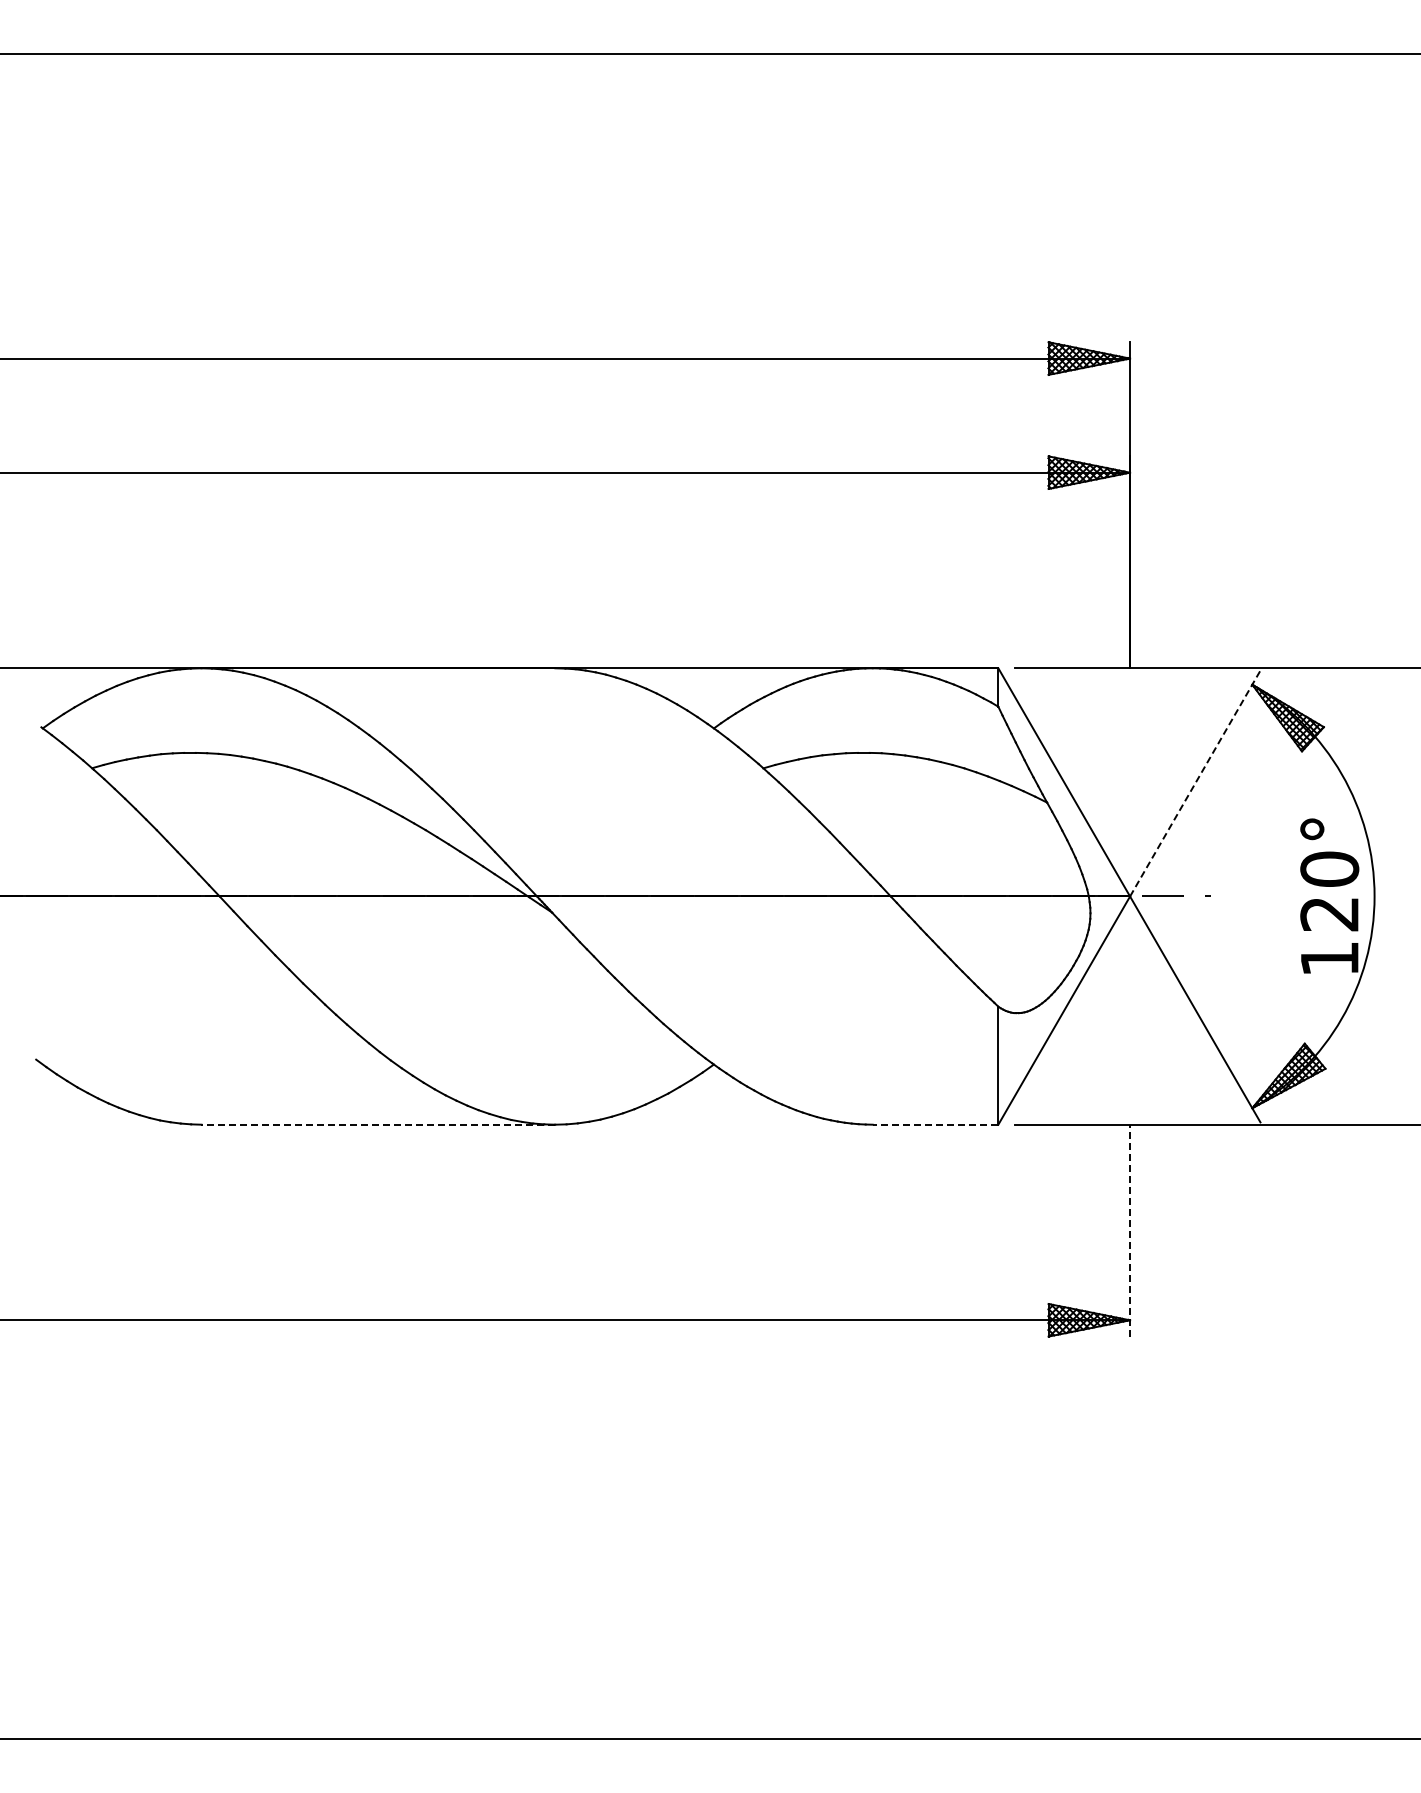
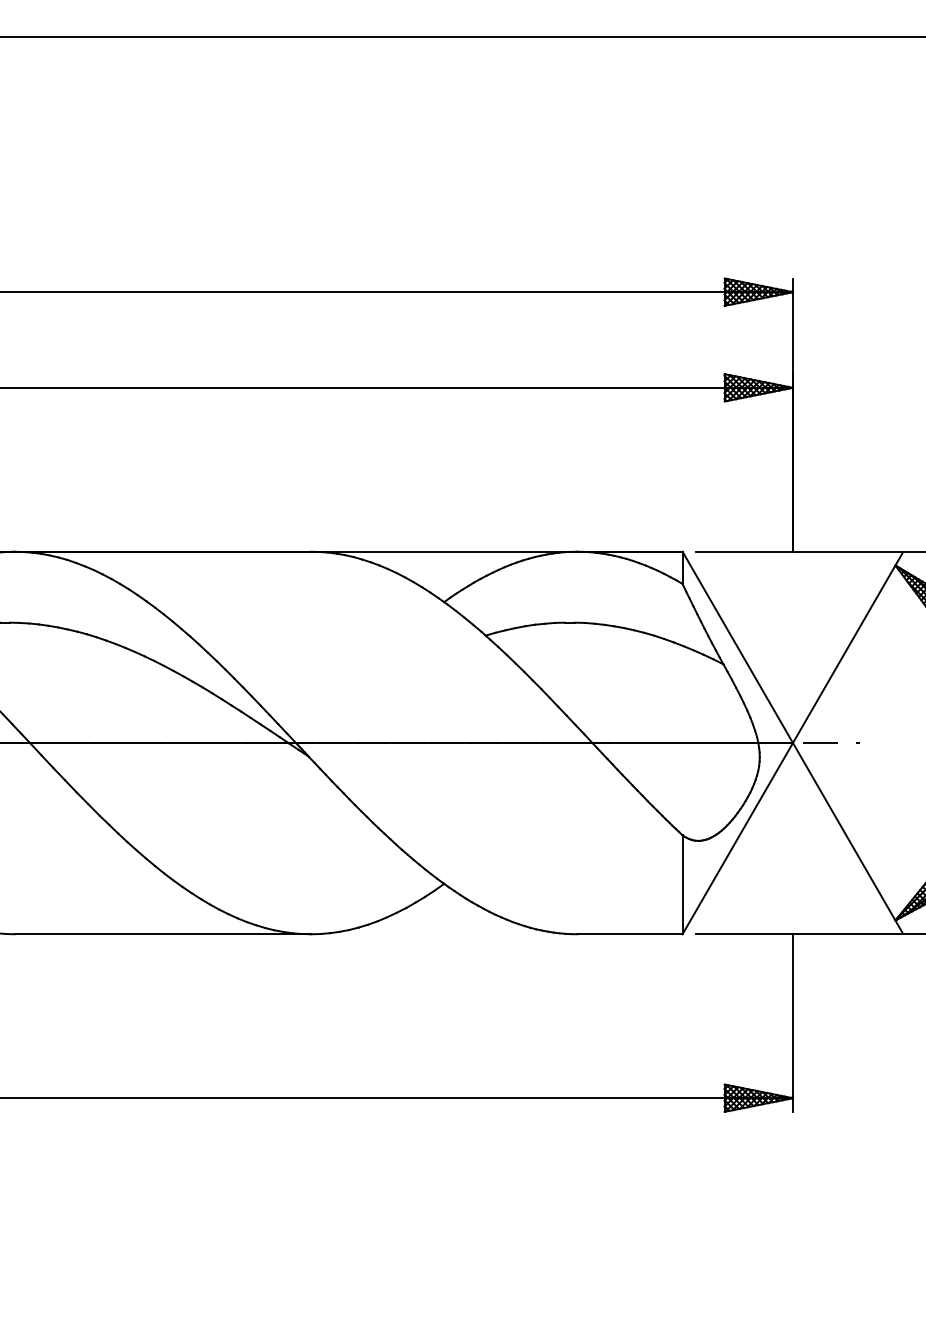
line: (1195, 783) -> (847, 648), dashed -> solid
line: (378, 1124) -> (163, 934), dashed -> solid
line: (935, 1124) -> (629, 934), dashed -> solid
line: (1130, 1230) -> (793, 1022), dashed -> solid

